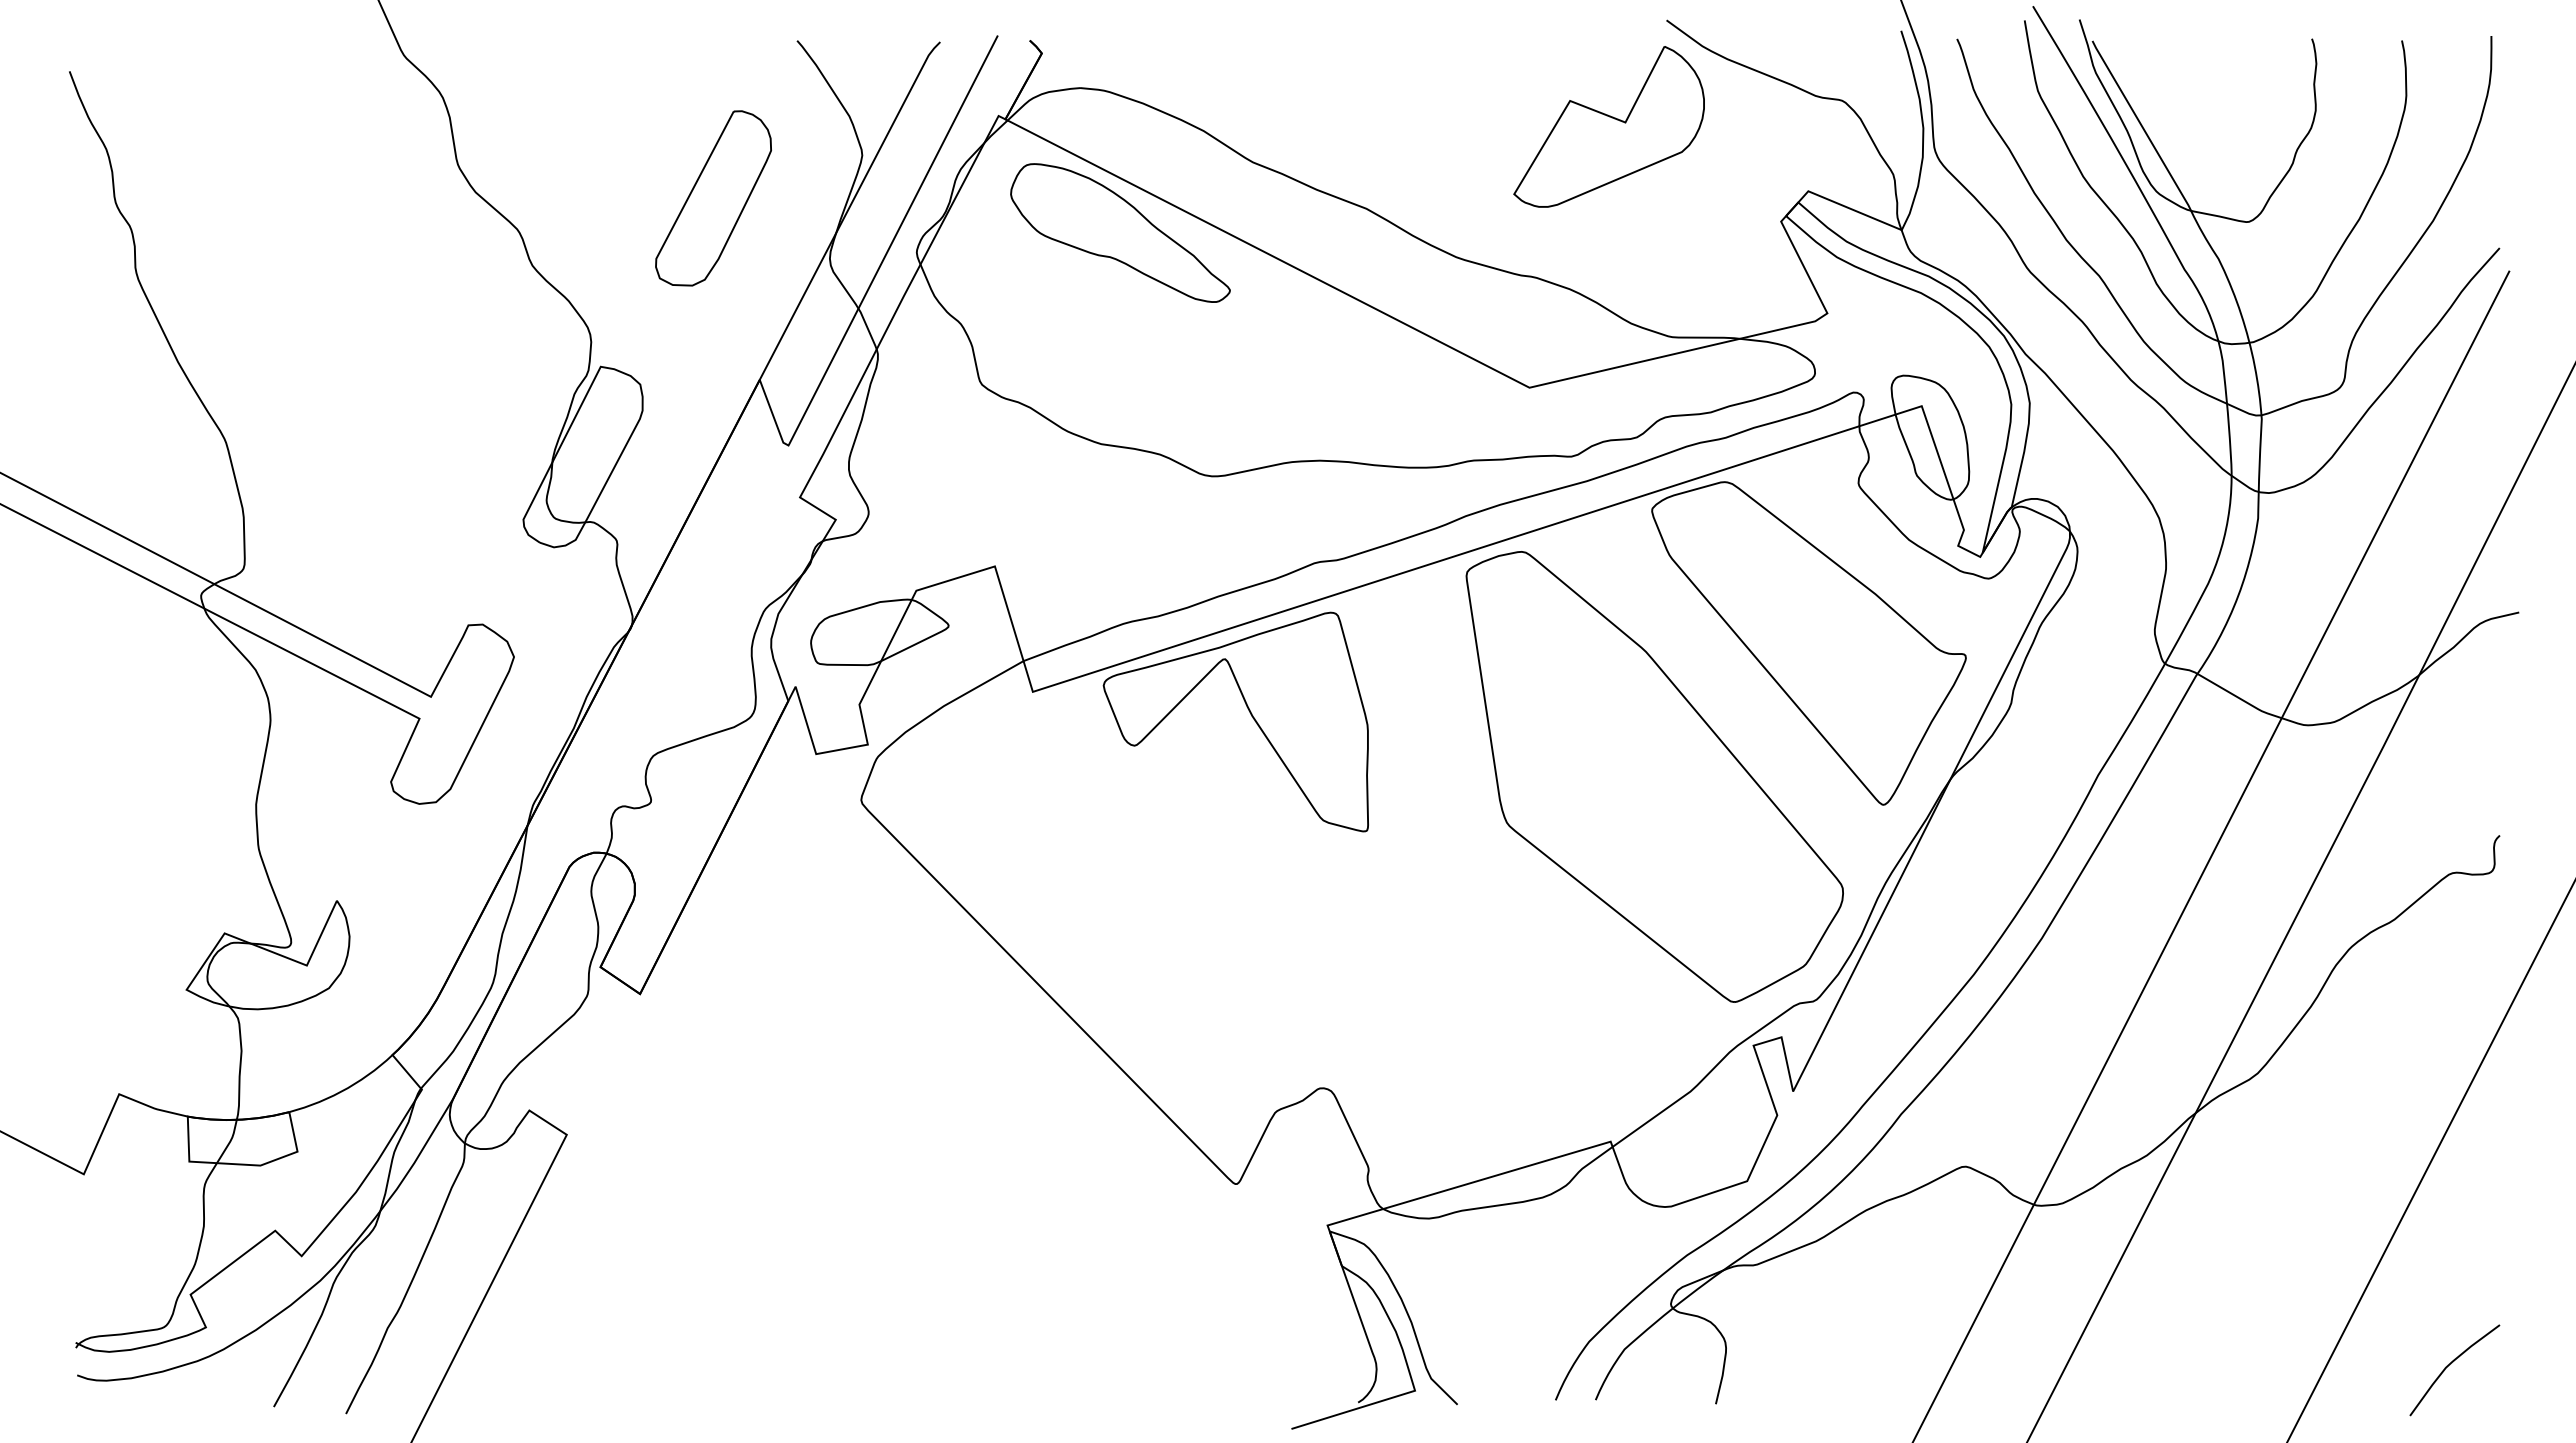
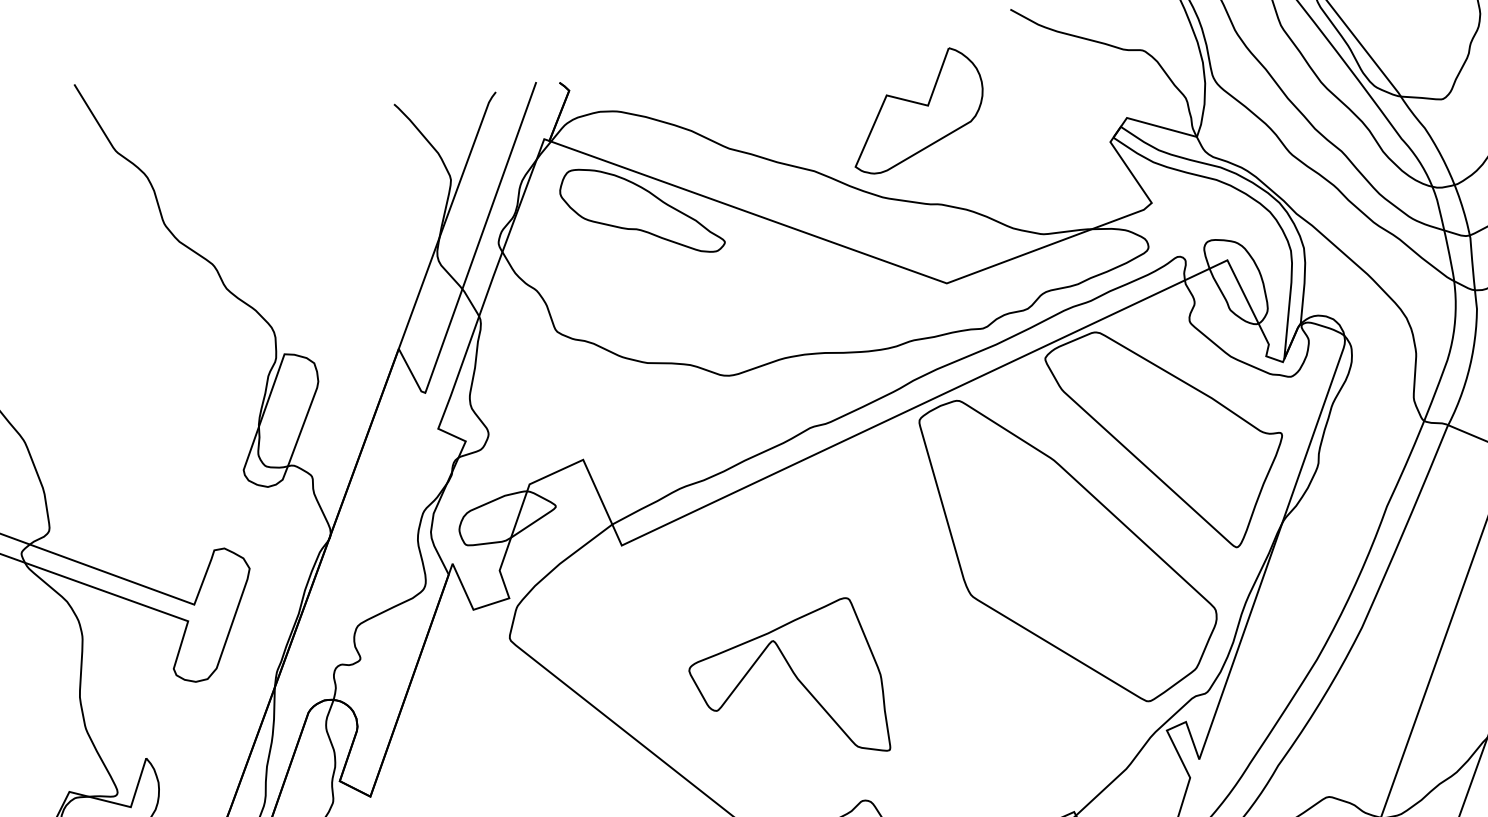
part: (1608, 126) -> (916, 110), moved
part: (713, 198) -> (349, 224), removed
part: (1250, 714) -> (796, 678), moved

